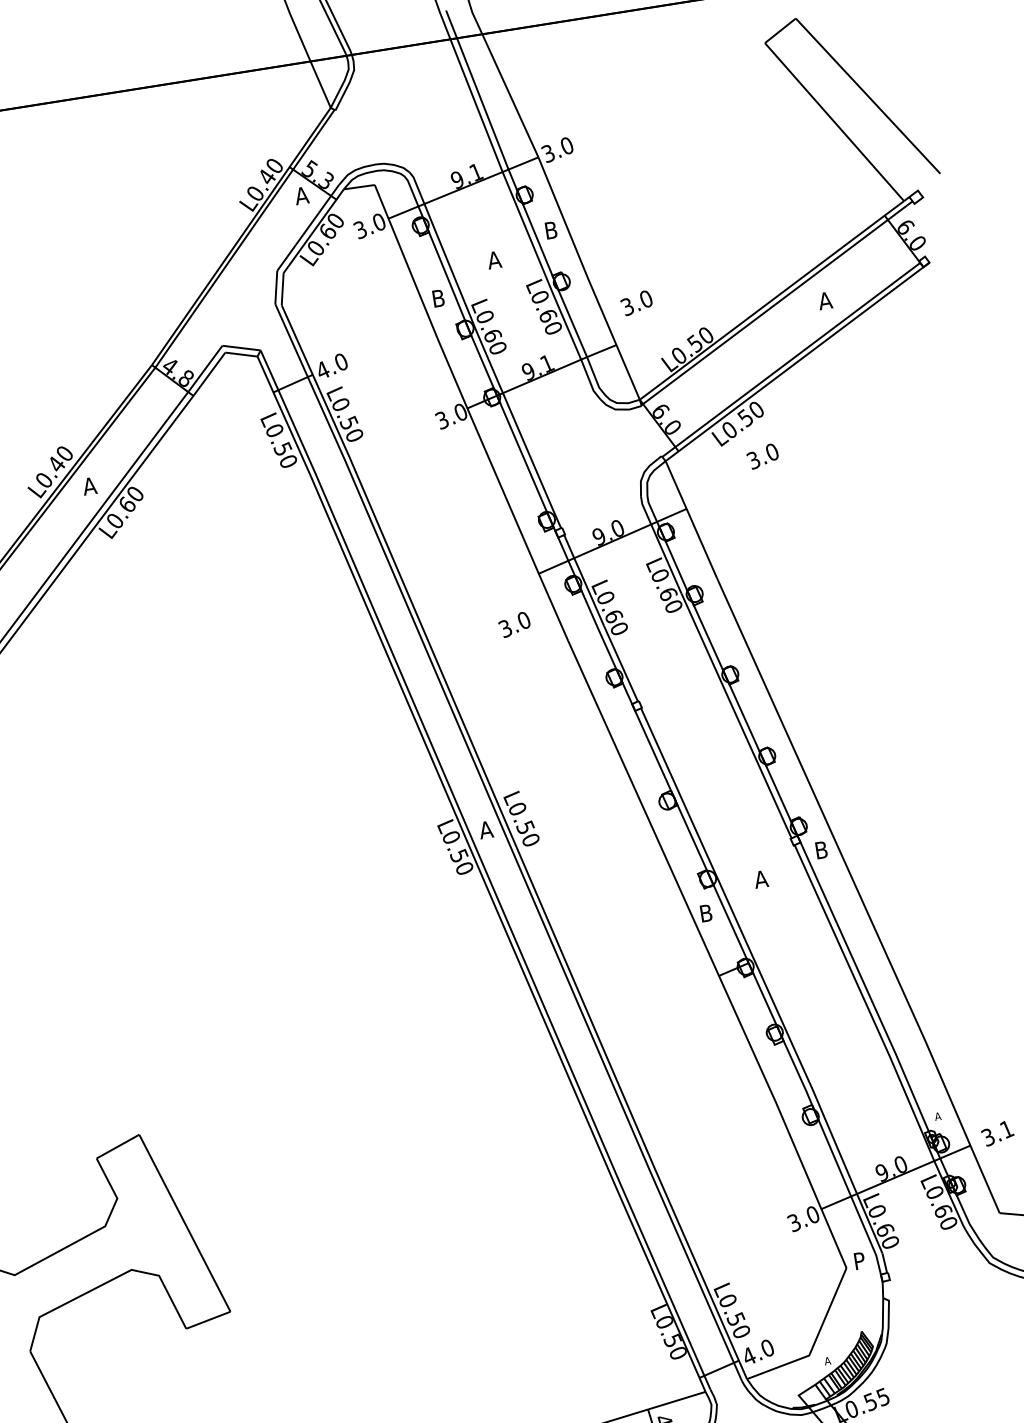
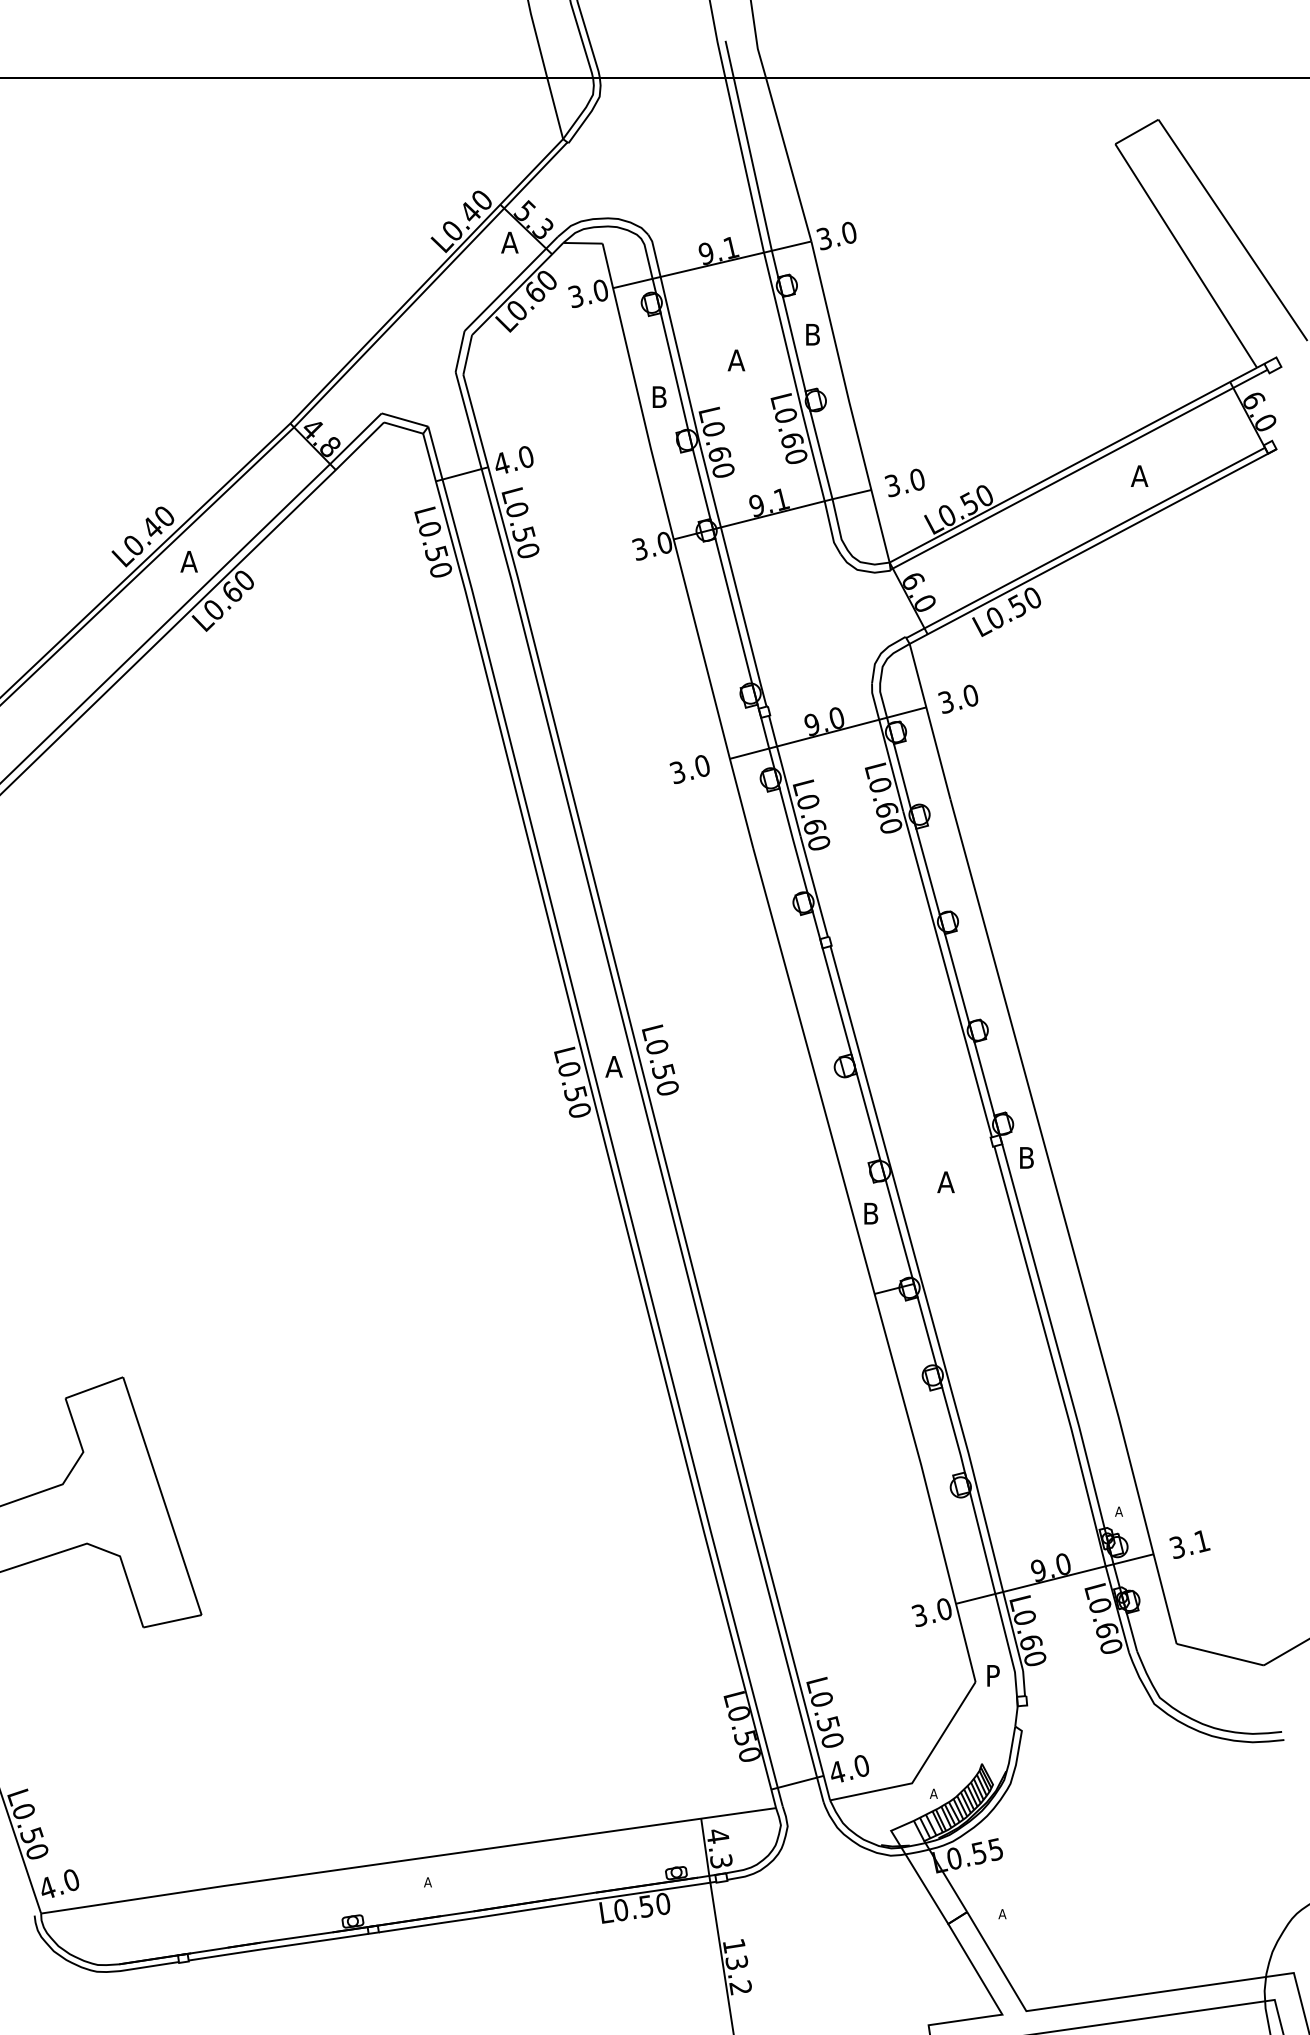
text: (636, 302) -> (904, 482), moved
text: (762, 455) -> (958, 698), moved
text: (514, 624) -> (689, 769), moved

